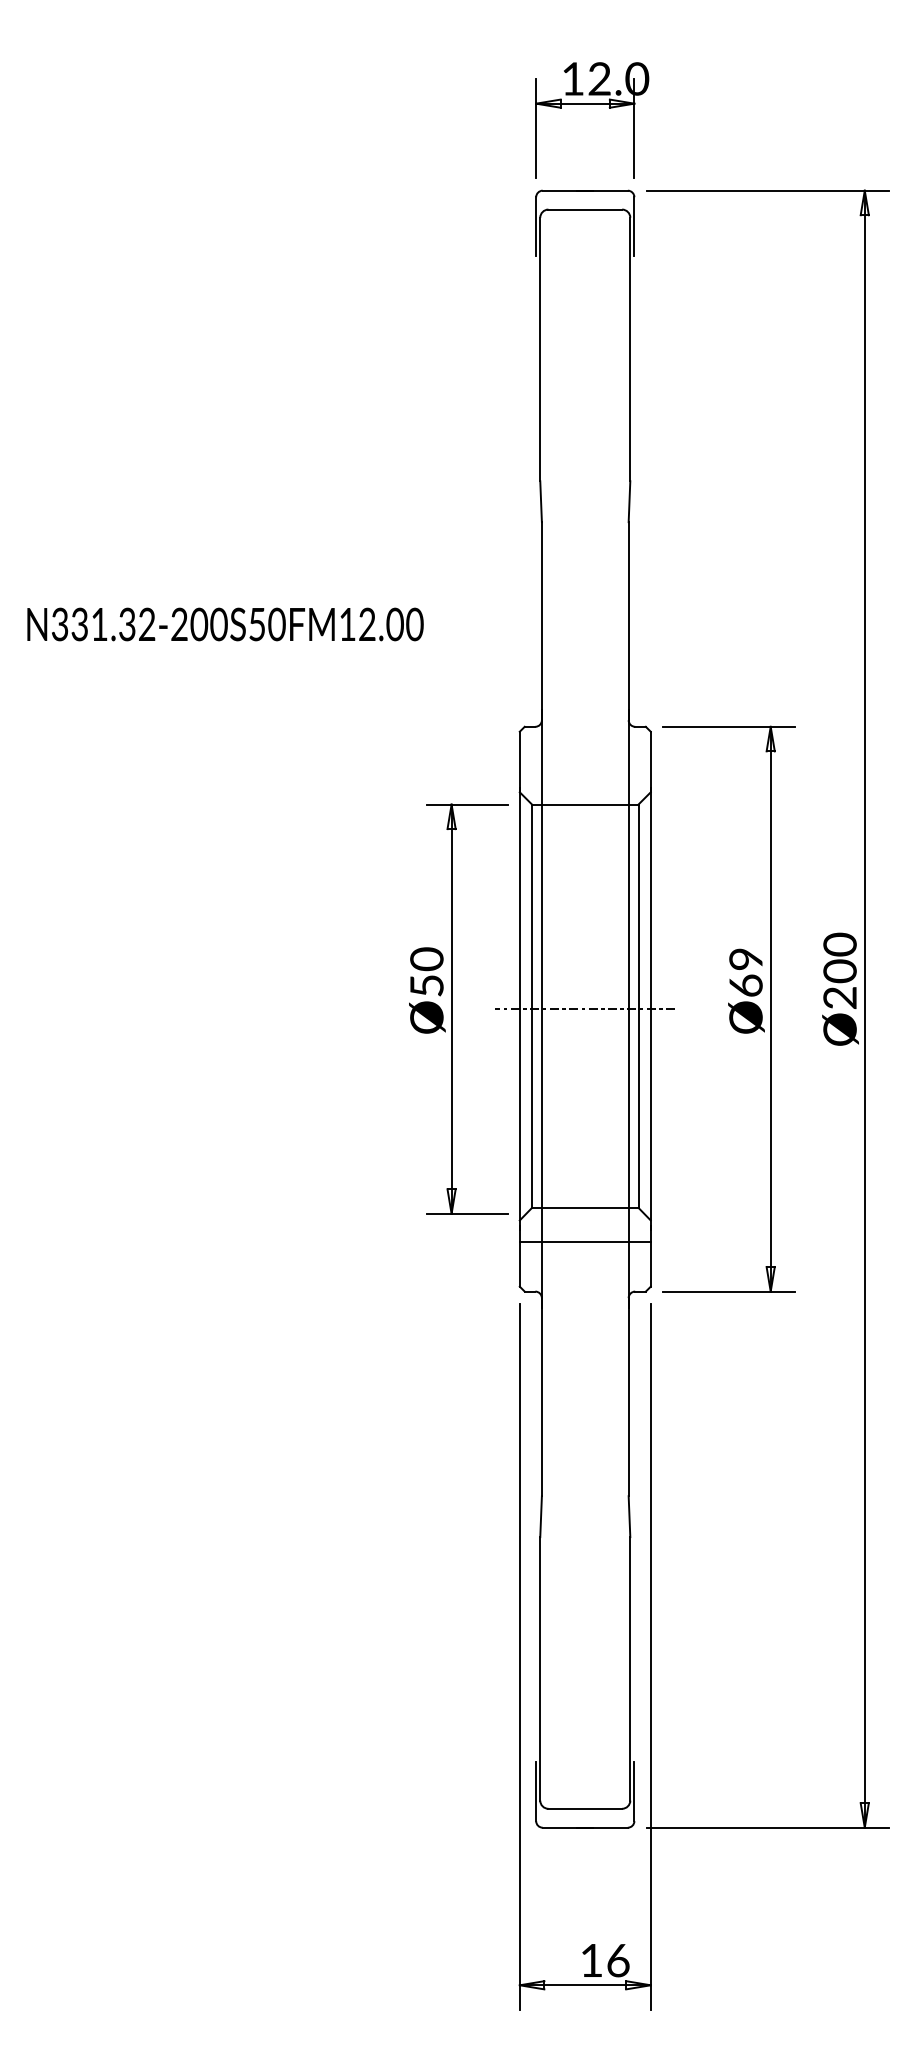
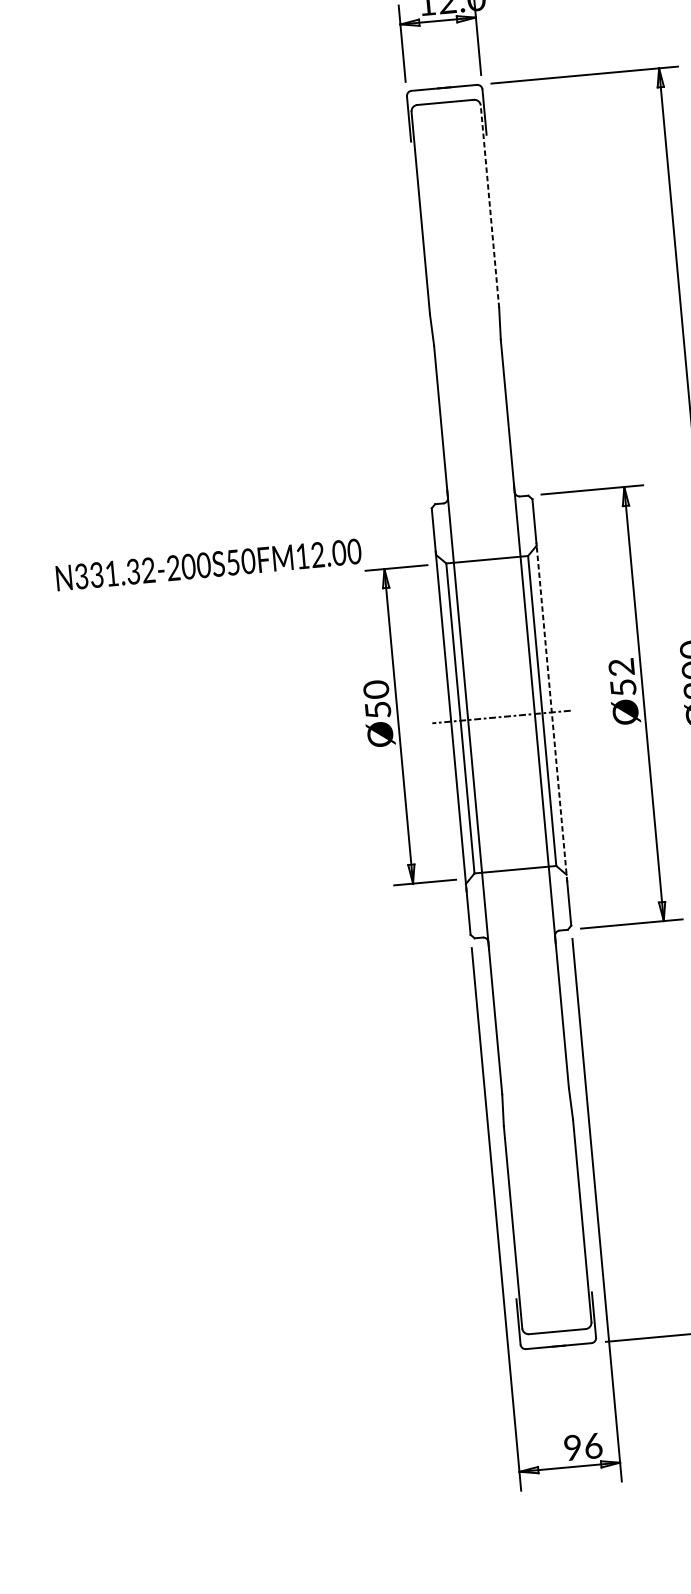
line: (630, 349) -> (490, 206), solid -> dashed
text: (225, 624) -> (208, 564), moved
text: (745, 972) -> (622, 677), Ø69 -> Ø52
line: (650, 1009) -> (551, 712), solid -> dashed
line: (584, 1242) -> (517, 896), removed
text: (591, 1959) -> (572, 1447), 16 -> 96

